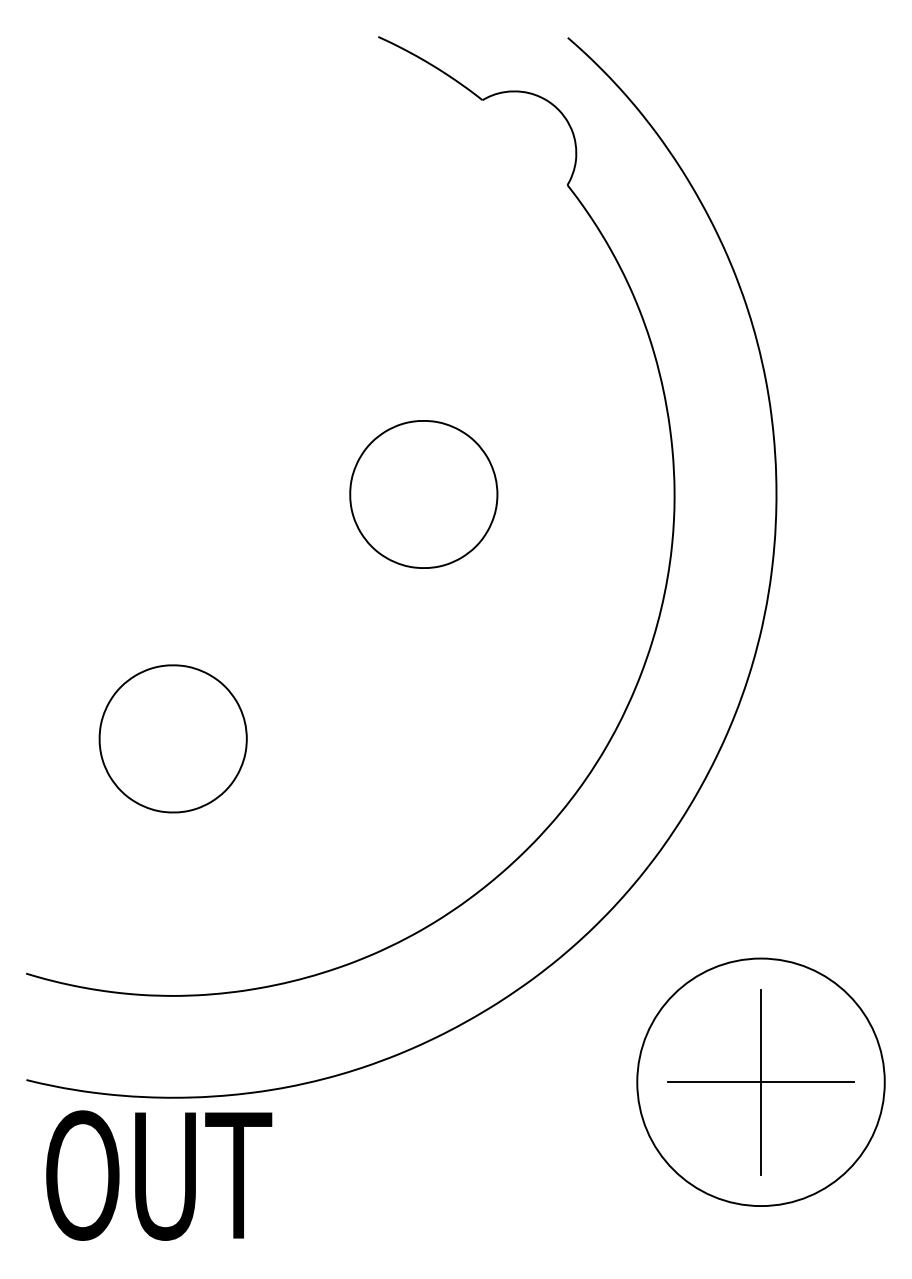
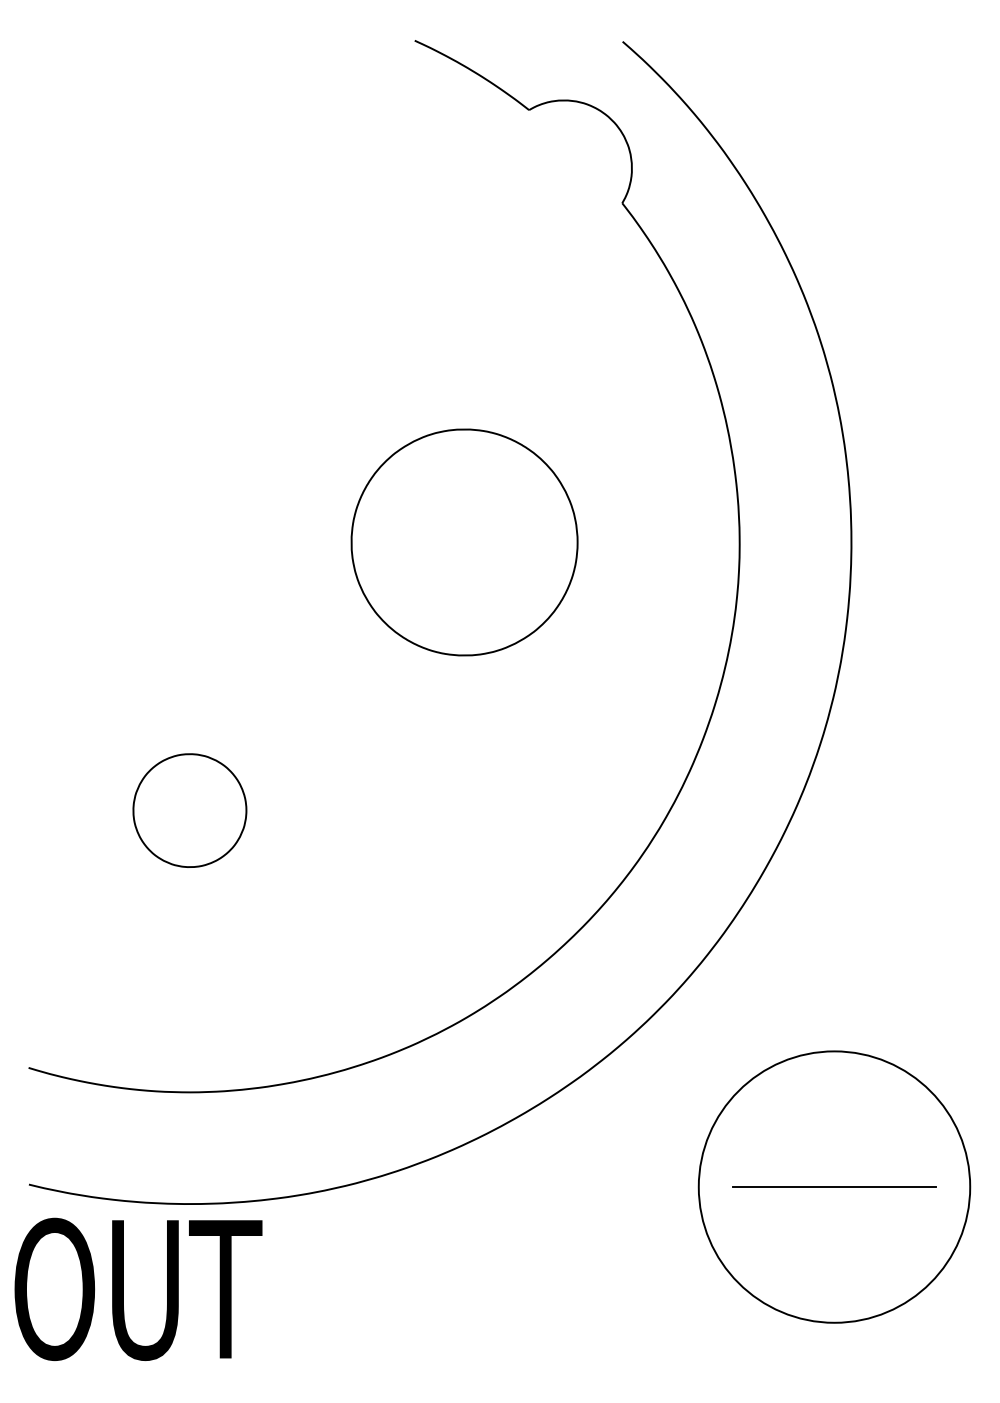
part: (423, 494) -> (464, 542), size x1.4
part: (172, 738) -> (189, 810), size x0.7
line: (761, 1081) -> (834, 1186), removed
text: (159, 1174) -> (138, 1288), moved

